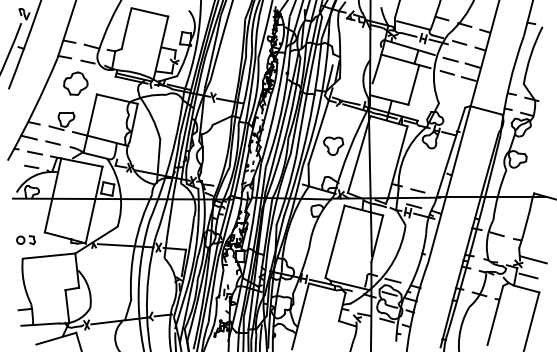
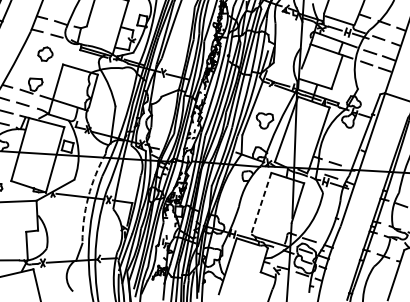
part: (75, 83) -> (45, 54), size x0.7
line: (334, 242) -> (260, 204), solid -> dashed
arc: (134, 245) -> (88, 196), solid -> dashed

